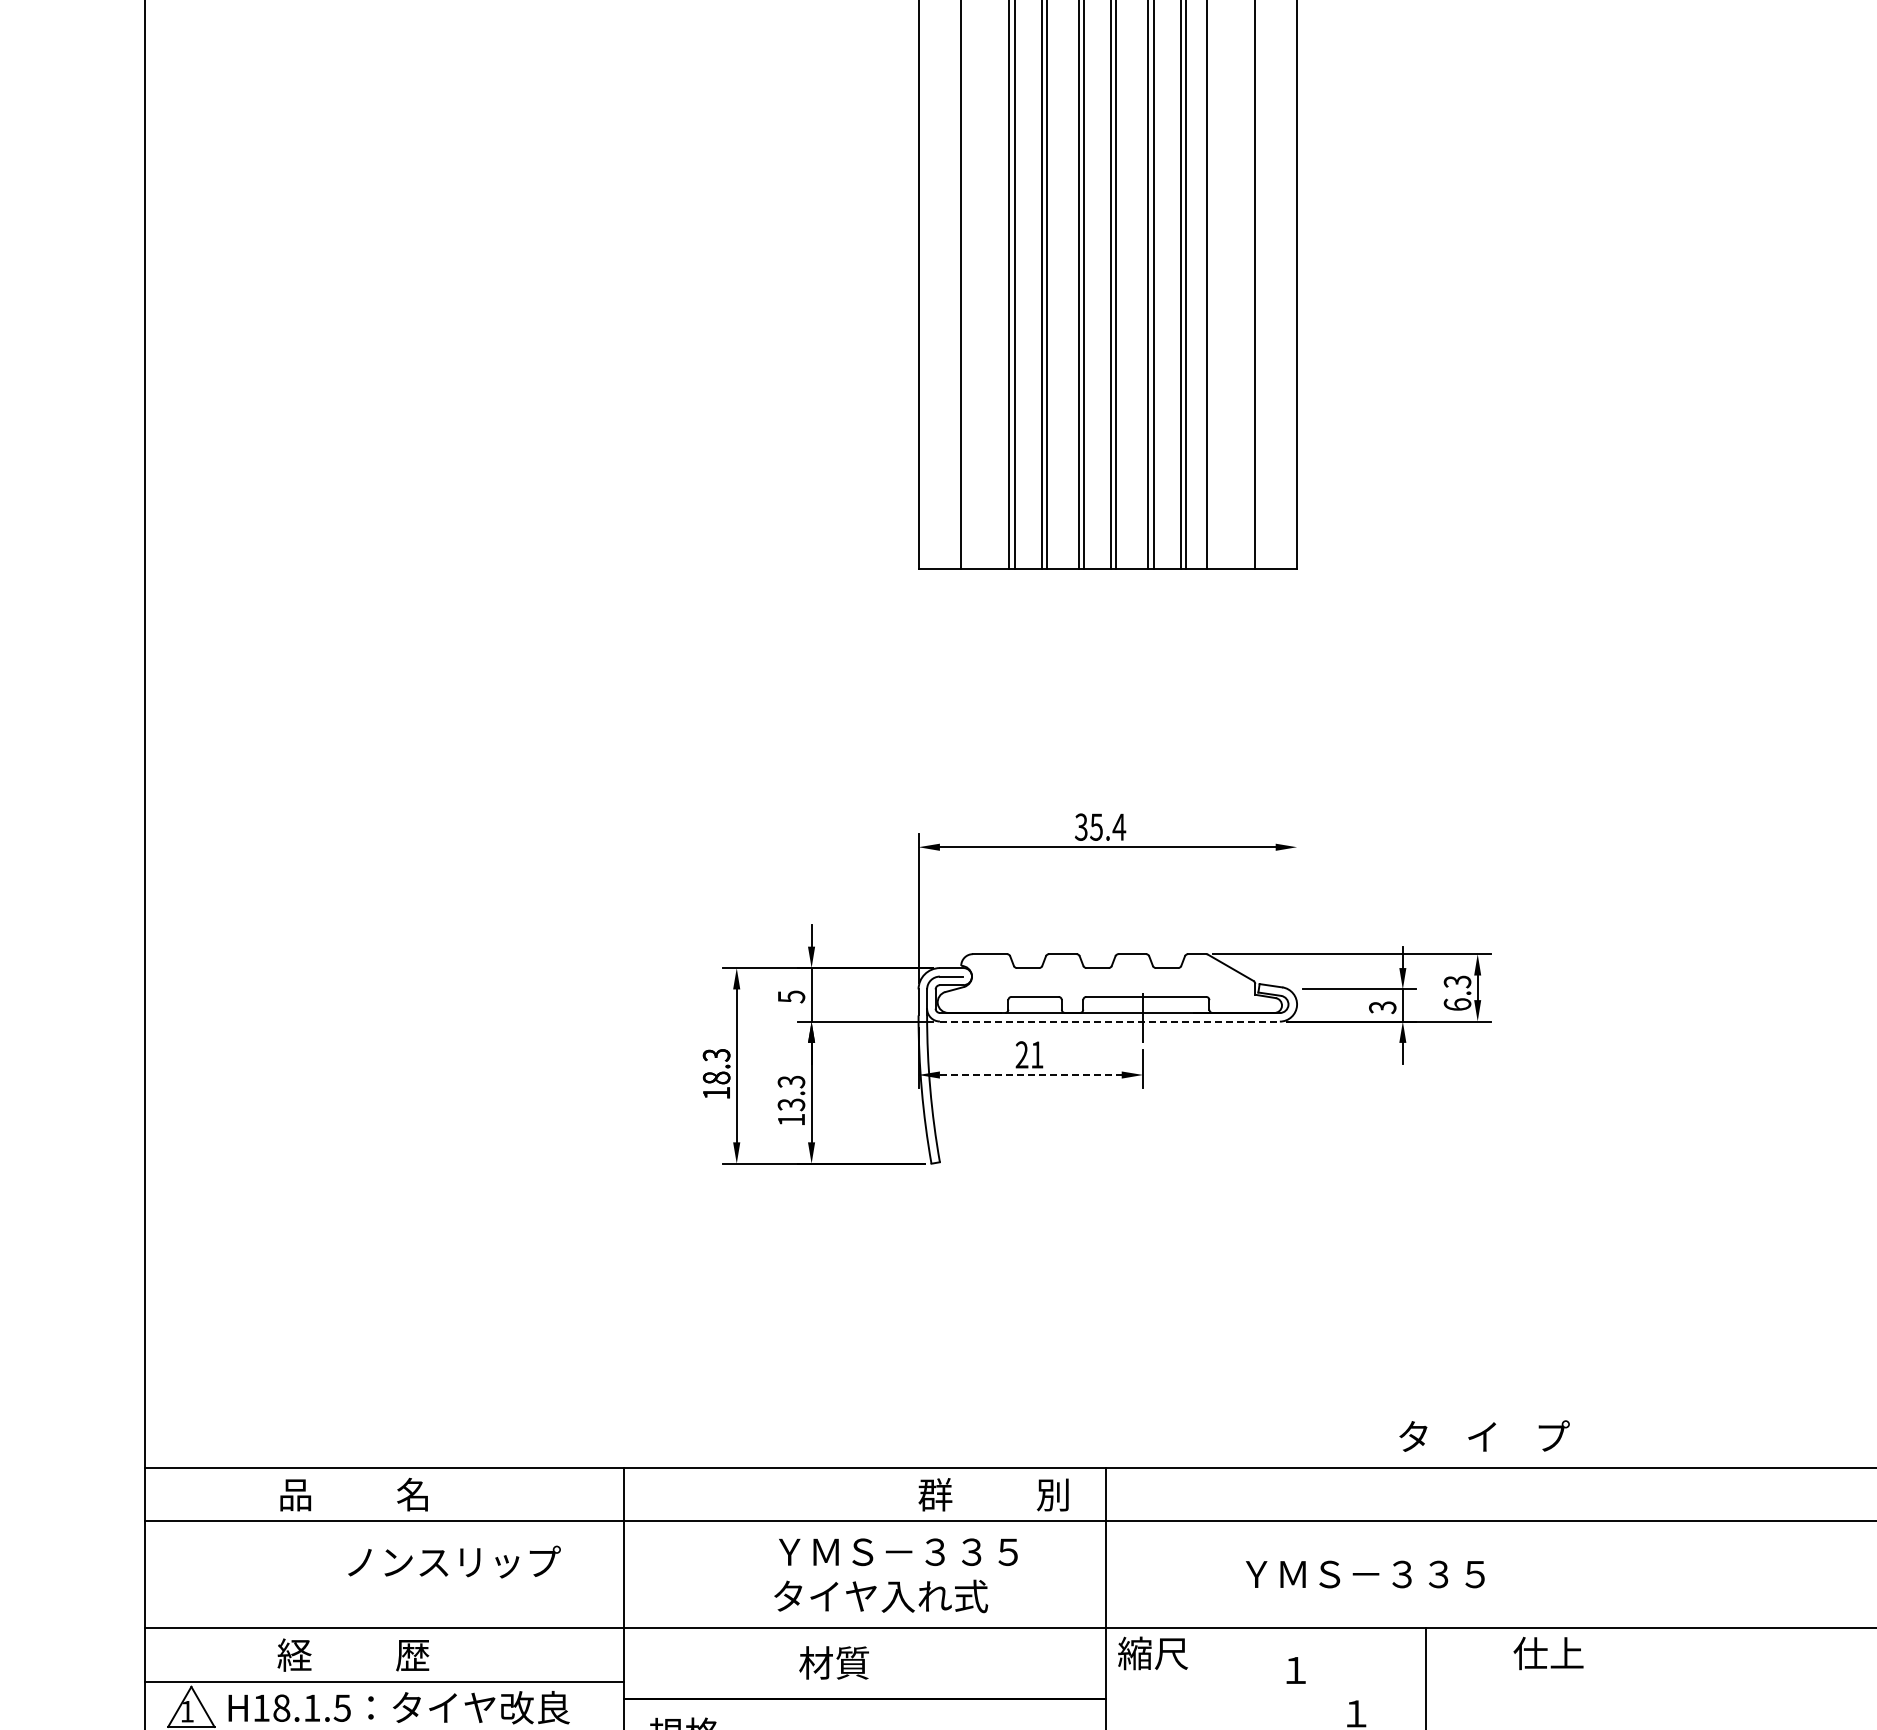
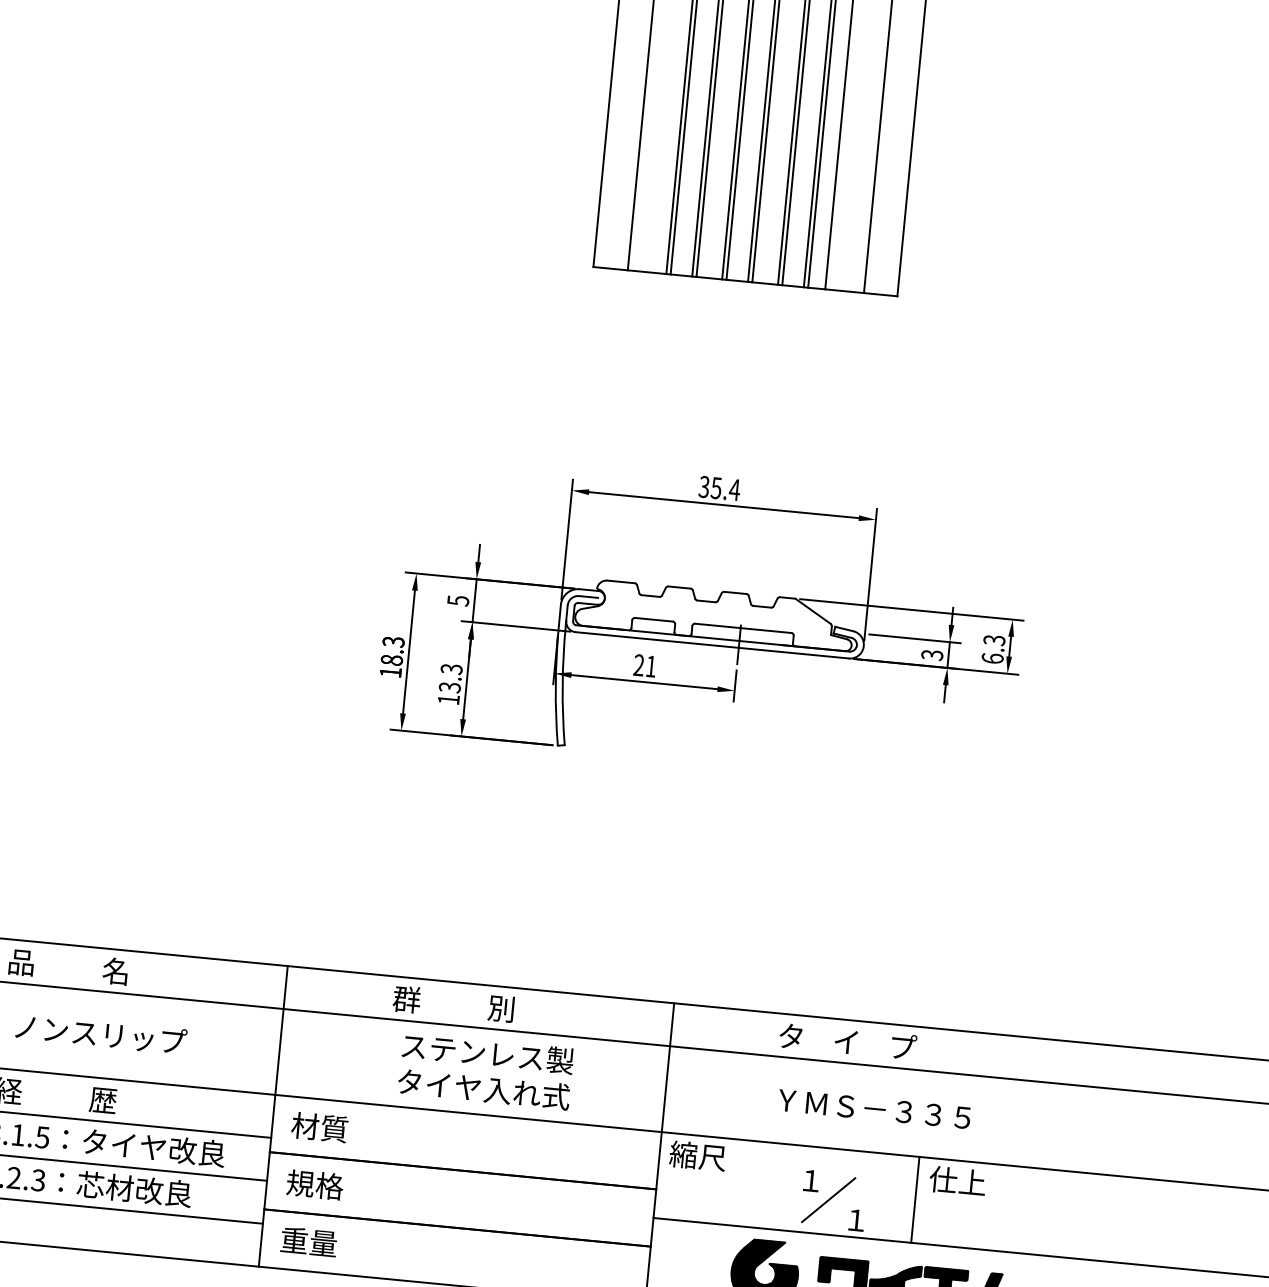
line: (1297, 915) -> (871, 574), added
line: (1109, 1021) -> (711, 645), dashed -> solid
line: (1030, 1074) -> (644, 681), dashed -> solid
text: (1484, 1435) -> (848, 1040), moved
text: (993, 1494) -> (453, 1003), moved
text: (896, 1551) -> (499, 1054), ＹＭＳ－３３５ -> ステンレス製
text: (454, 1561) -> (101, 1033), moved
text: (1548, 1653) -> (957, 1181), moved
text: (833, 1662) -> (319, 1127), moved
line: (1319, 1691) -> (828, 1199), added

